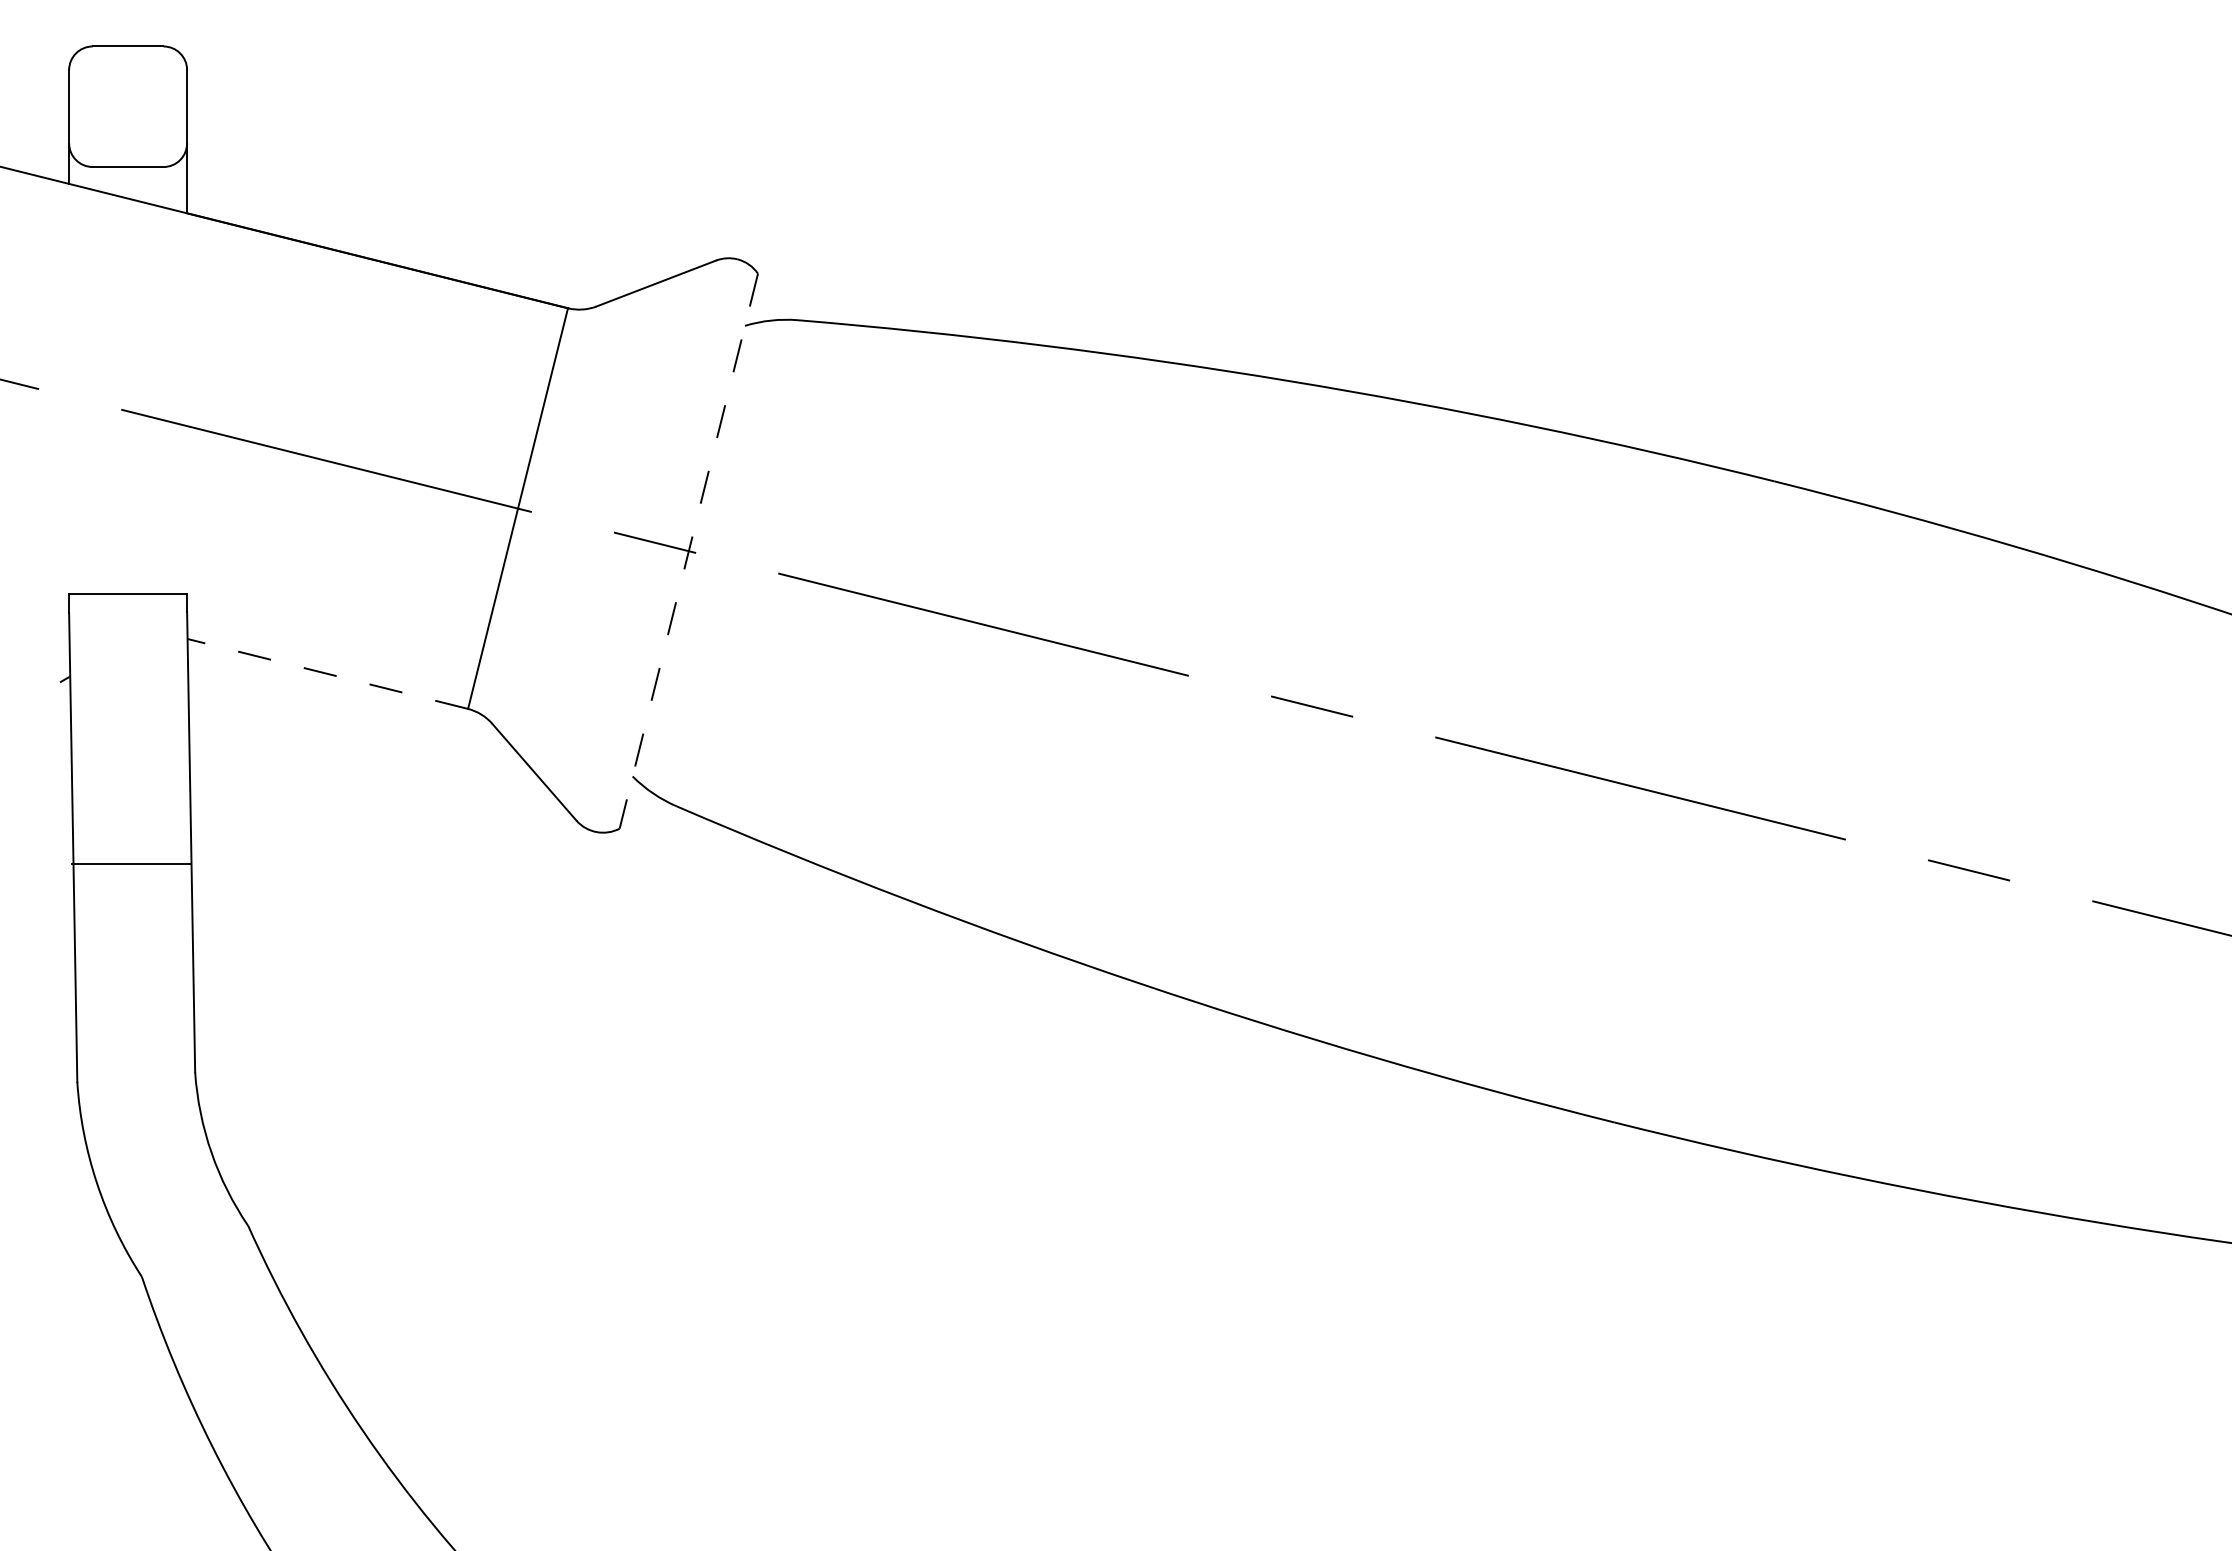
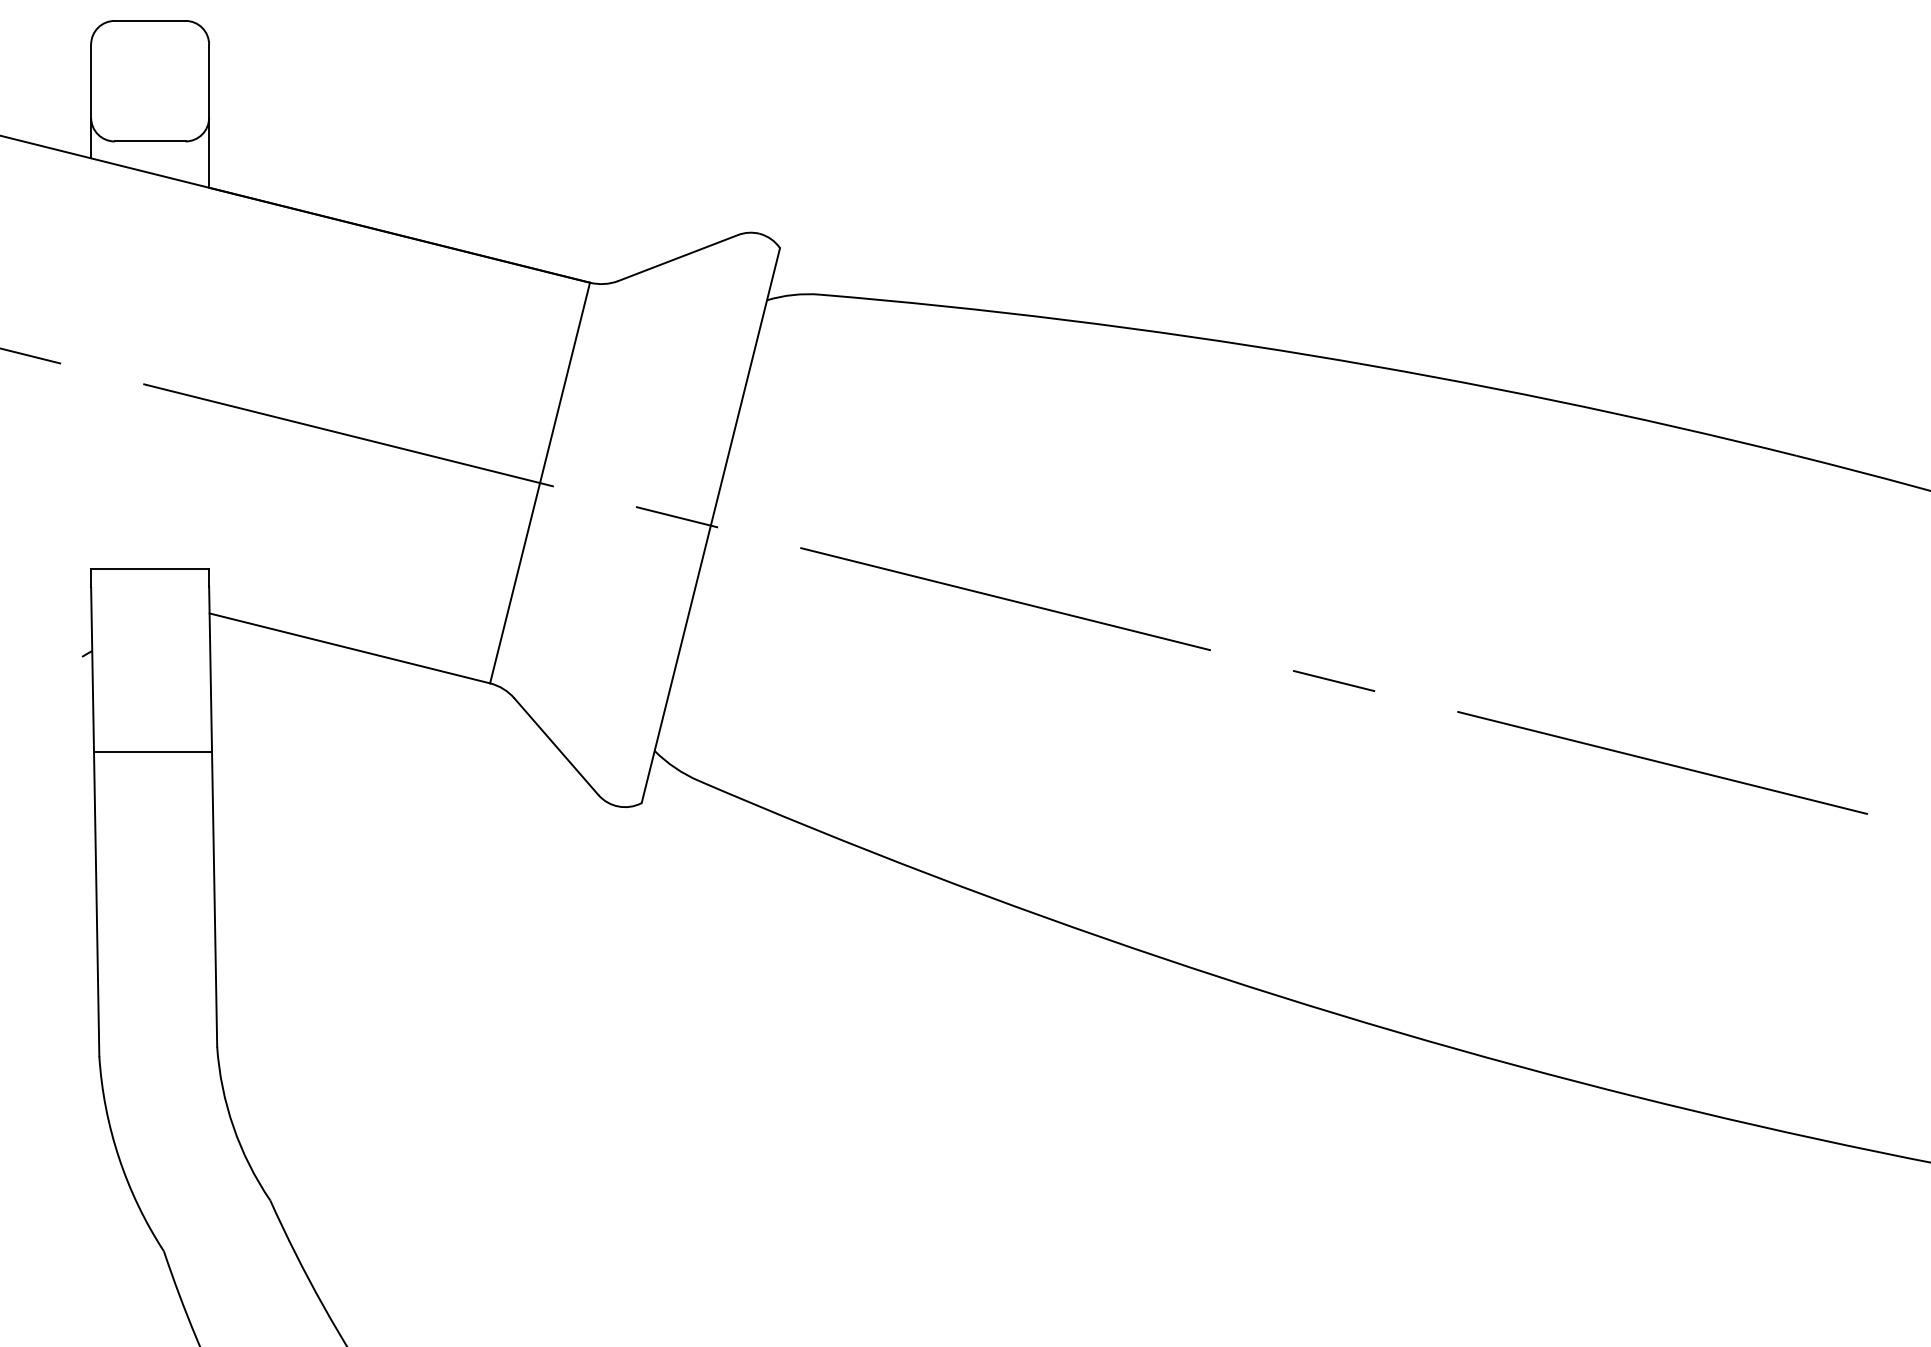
line: (688, 551) -> (710, 525), dashed -> solid
line: (327, 673) -> (349, 647), dashed -> solid
line: (131, 863) -> (153, 751), moved

